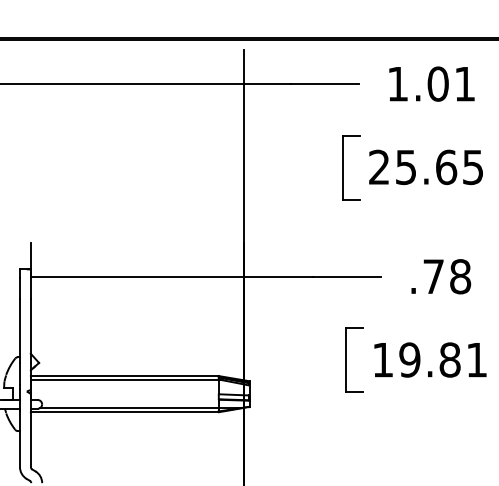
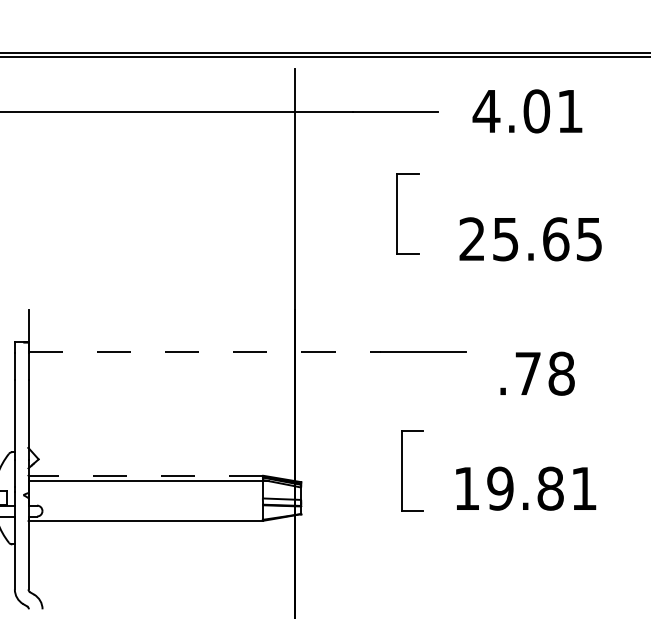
text: (397, 84) -> (486, 111), 1.01 -> 4.01
part: (342, 167) -> (397, 213), moved
text: (425, 167) -> (530, 239), moved
text: (441, 276) -> (537, 373), moved
line: (172, 277) -> (205, 352), solid -> dashed
part: (346, 359) -> (402, 470), moved
text: (430, 359) -> (526, 488), moved
line: (124, 375) -> (145, 475), solid -> dashed
line: (140, 407) -> (165, 515), removed

